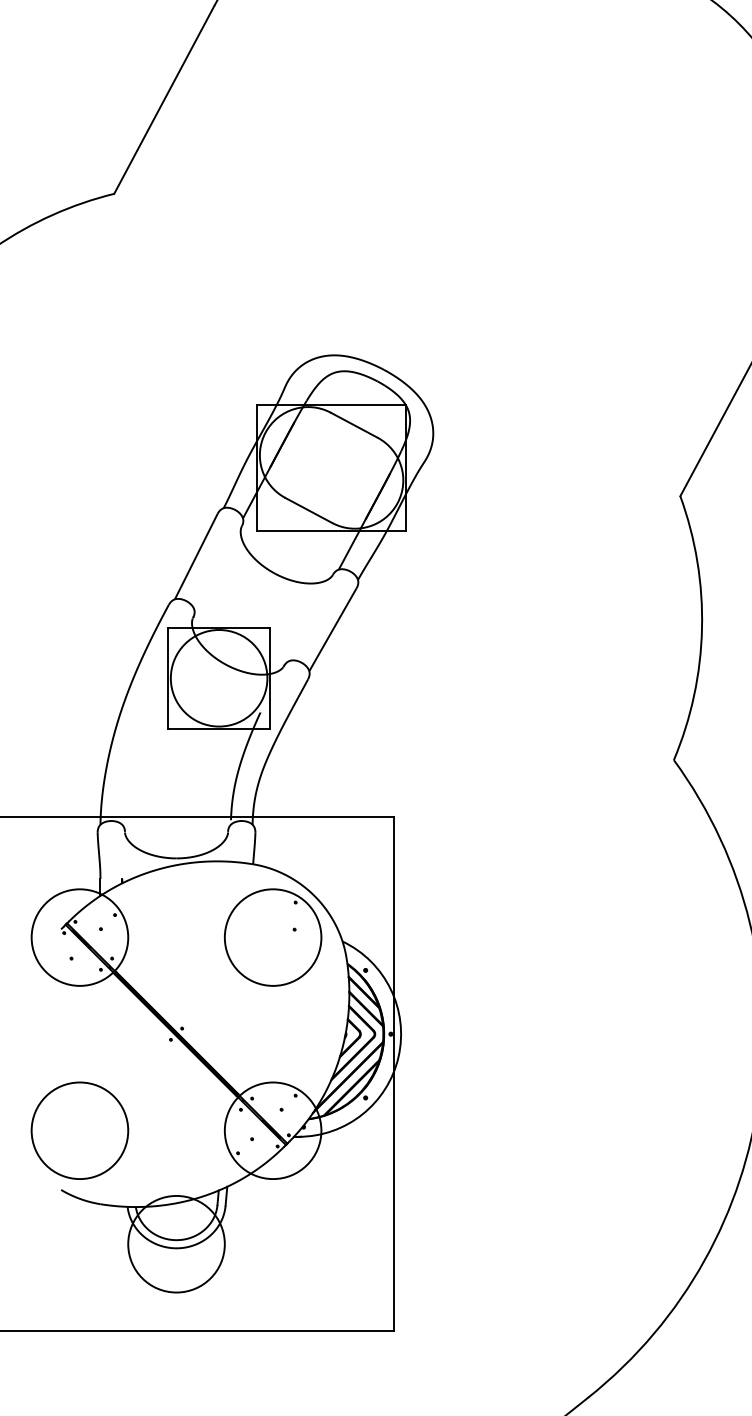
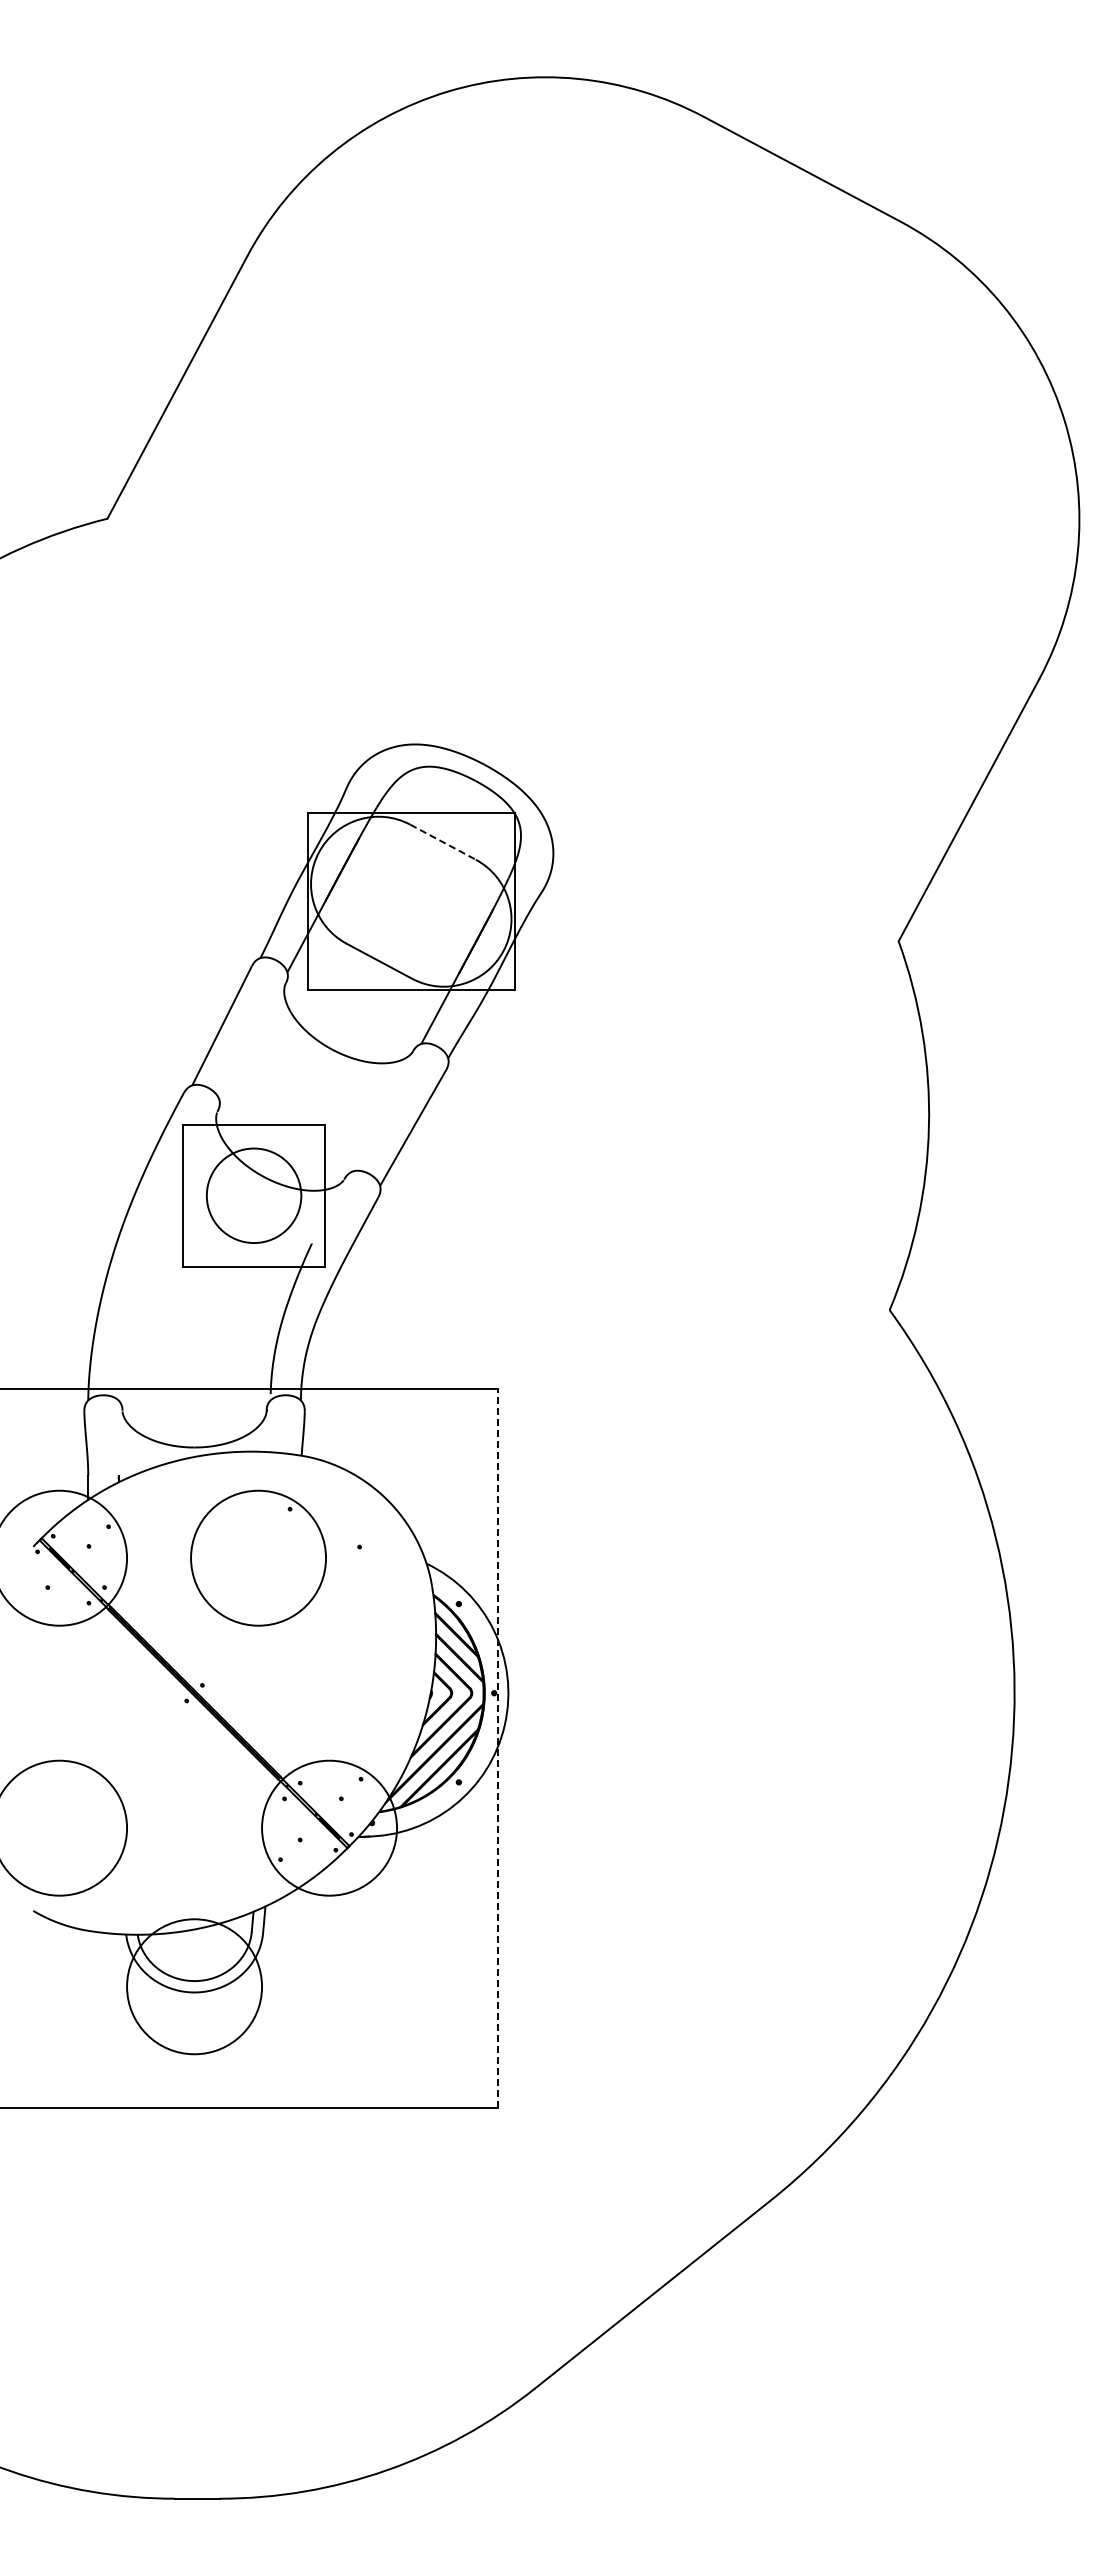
line: (354, 425) -> (443, 842), solid -> dashed
circle: (218, 678) -> (253, 1195), size x0.7
part: (273, 937) -> (258, 1557), moved
line: (394, 1073) -> (498, 1748), solid -> dashed

